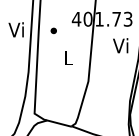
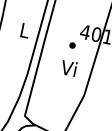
text: (15, 29) -> (23, 29), Vi -> L
part: (53, 30) -> (72, 45), moved
text: (67, 57) -> (68, 67), L -> Vi

